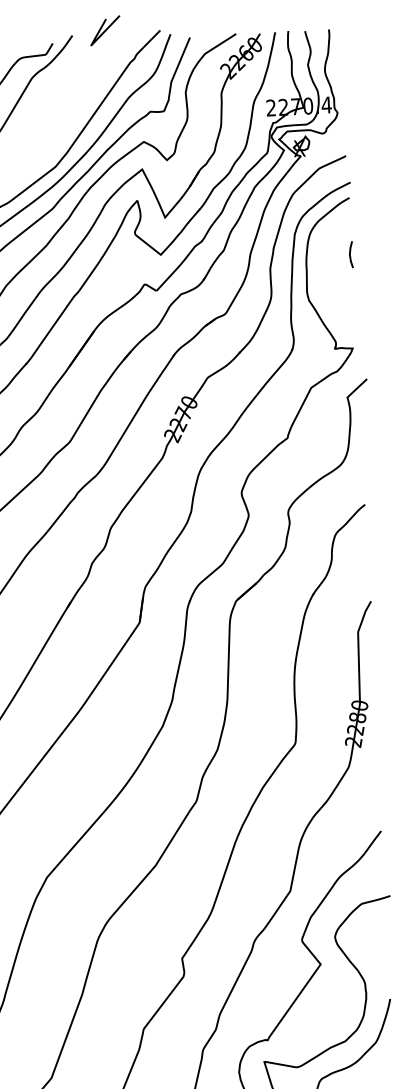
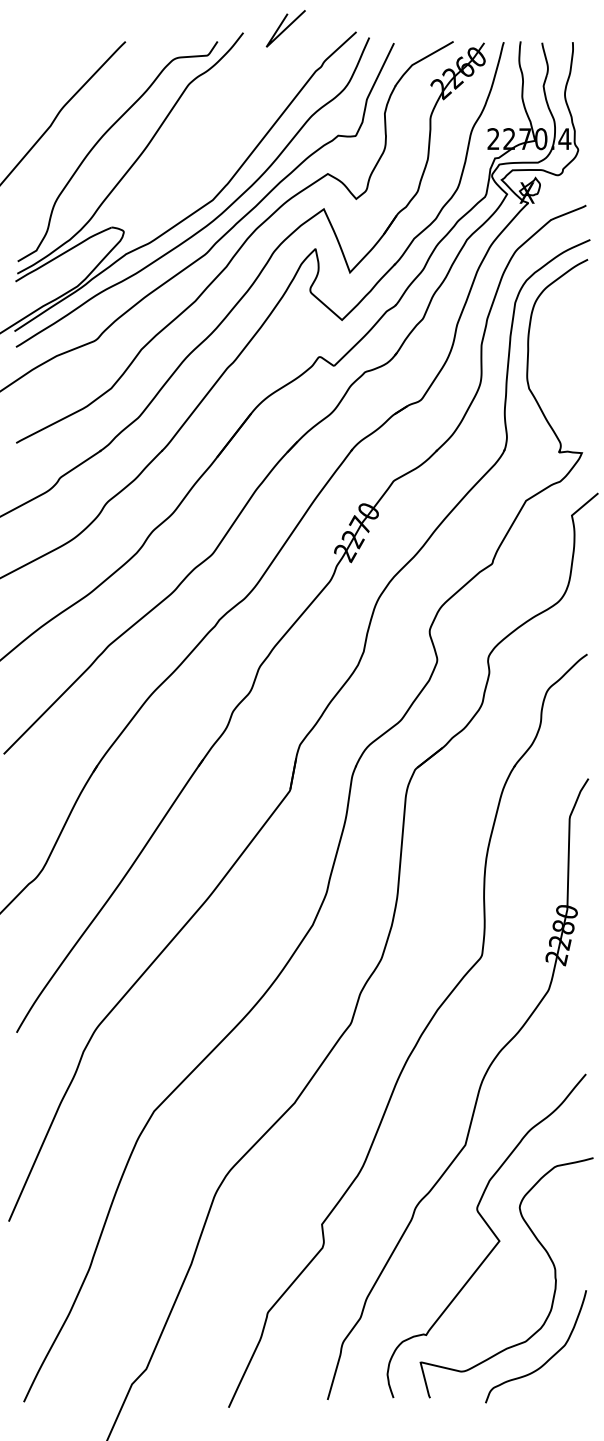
line: (350, 254) -> (585, 332), removed

